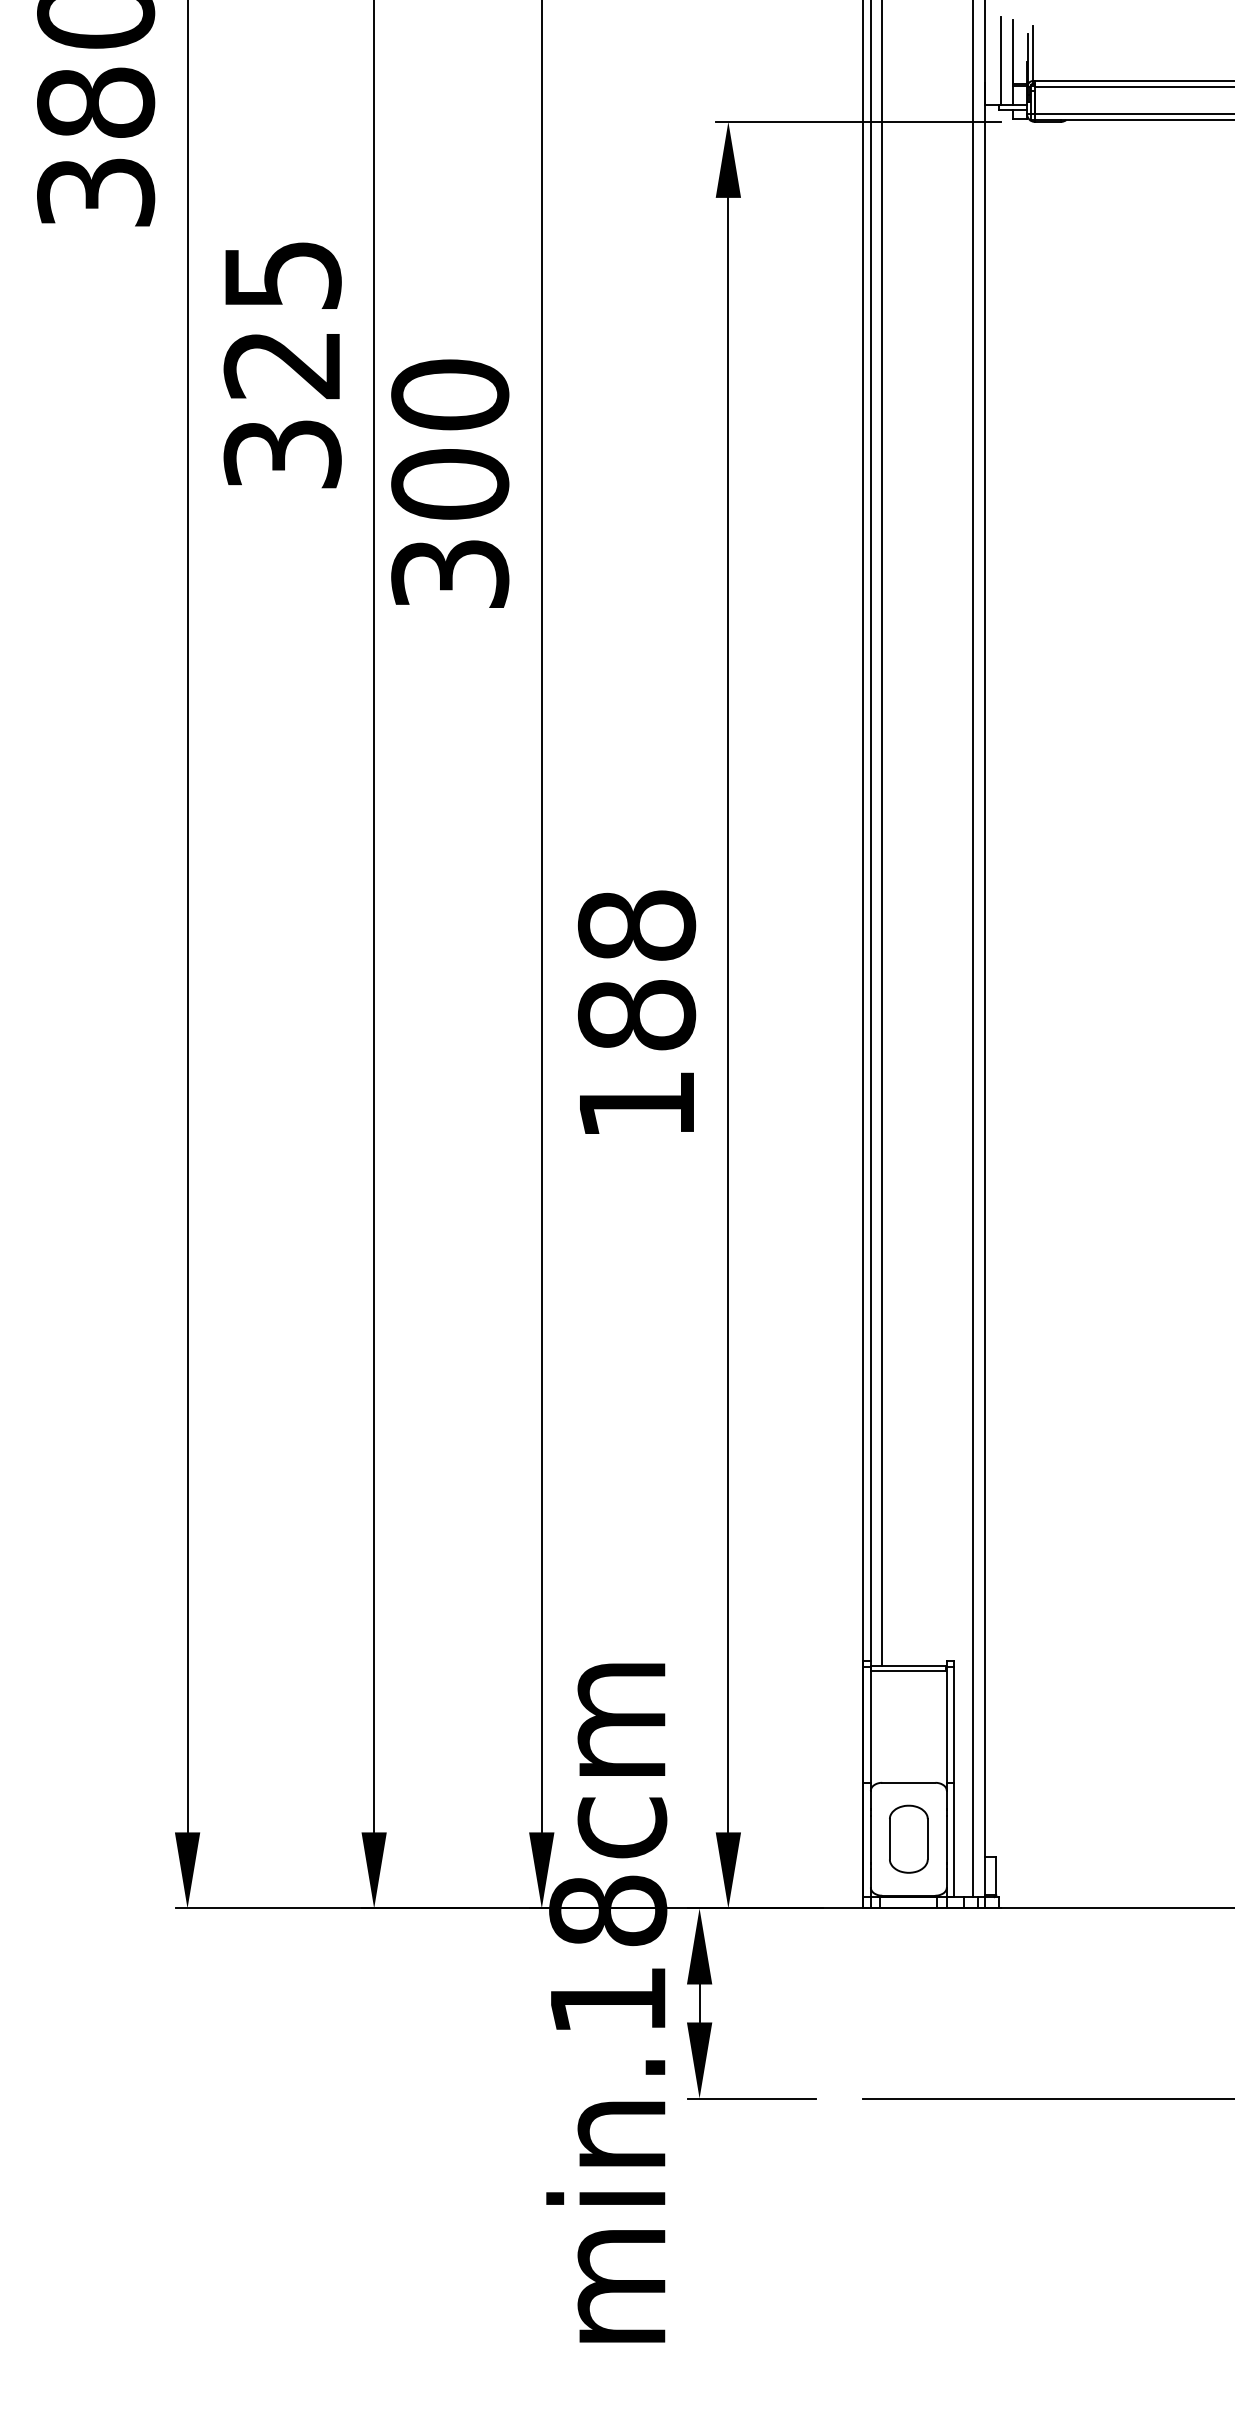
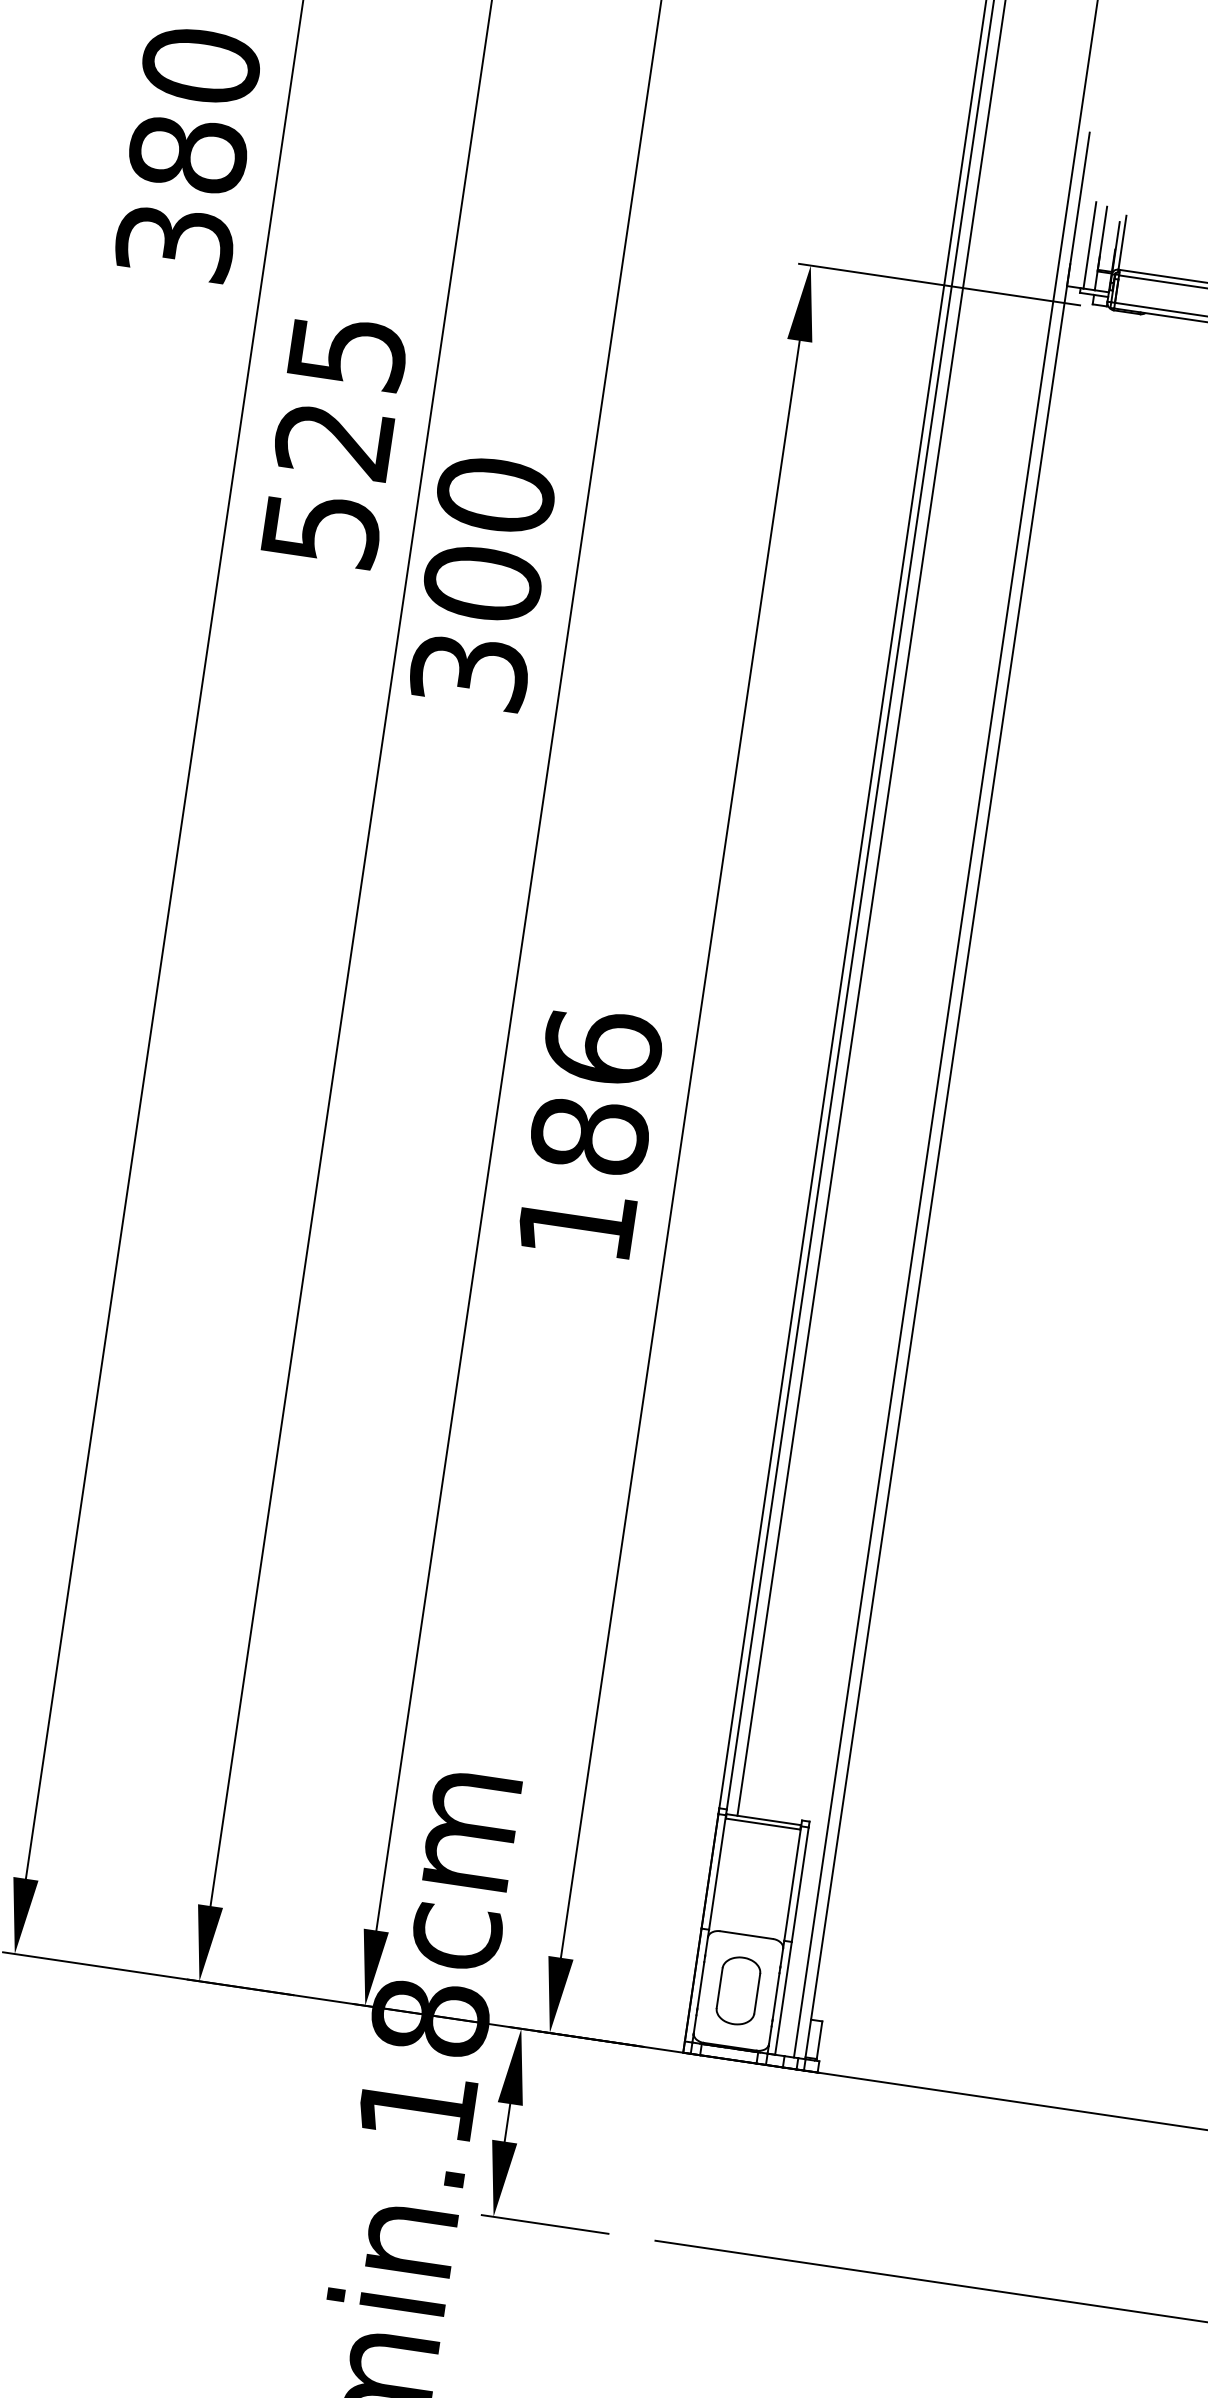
text: (282, 454) -> (321, 529), 325 -> 525
text: (636, 924) -> (602, 1046), 188 -> 186

